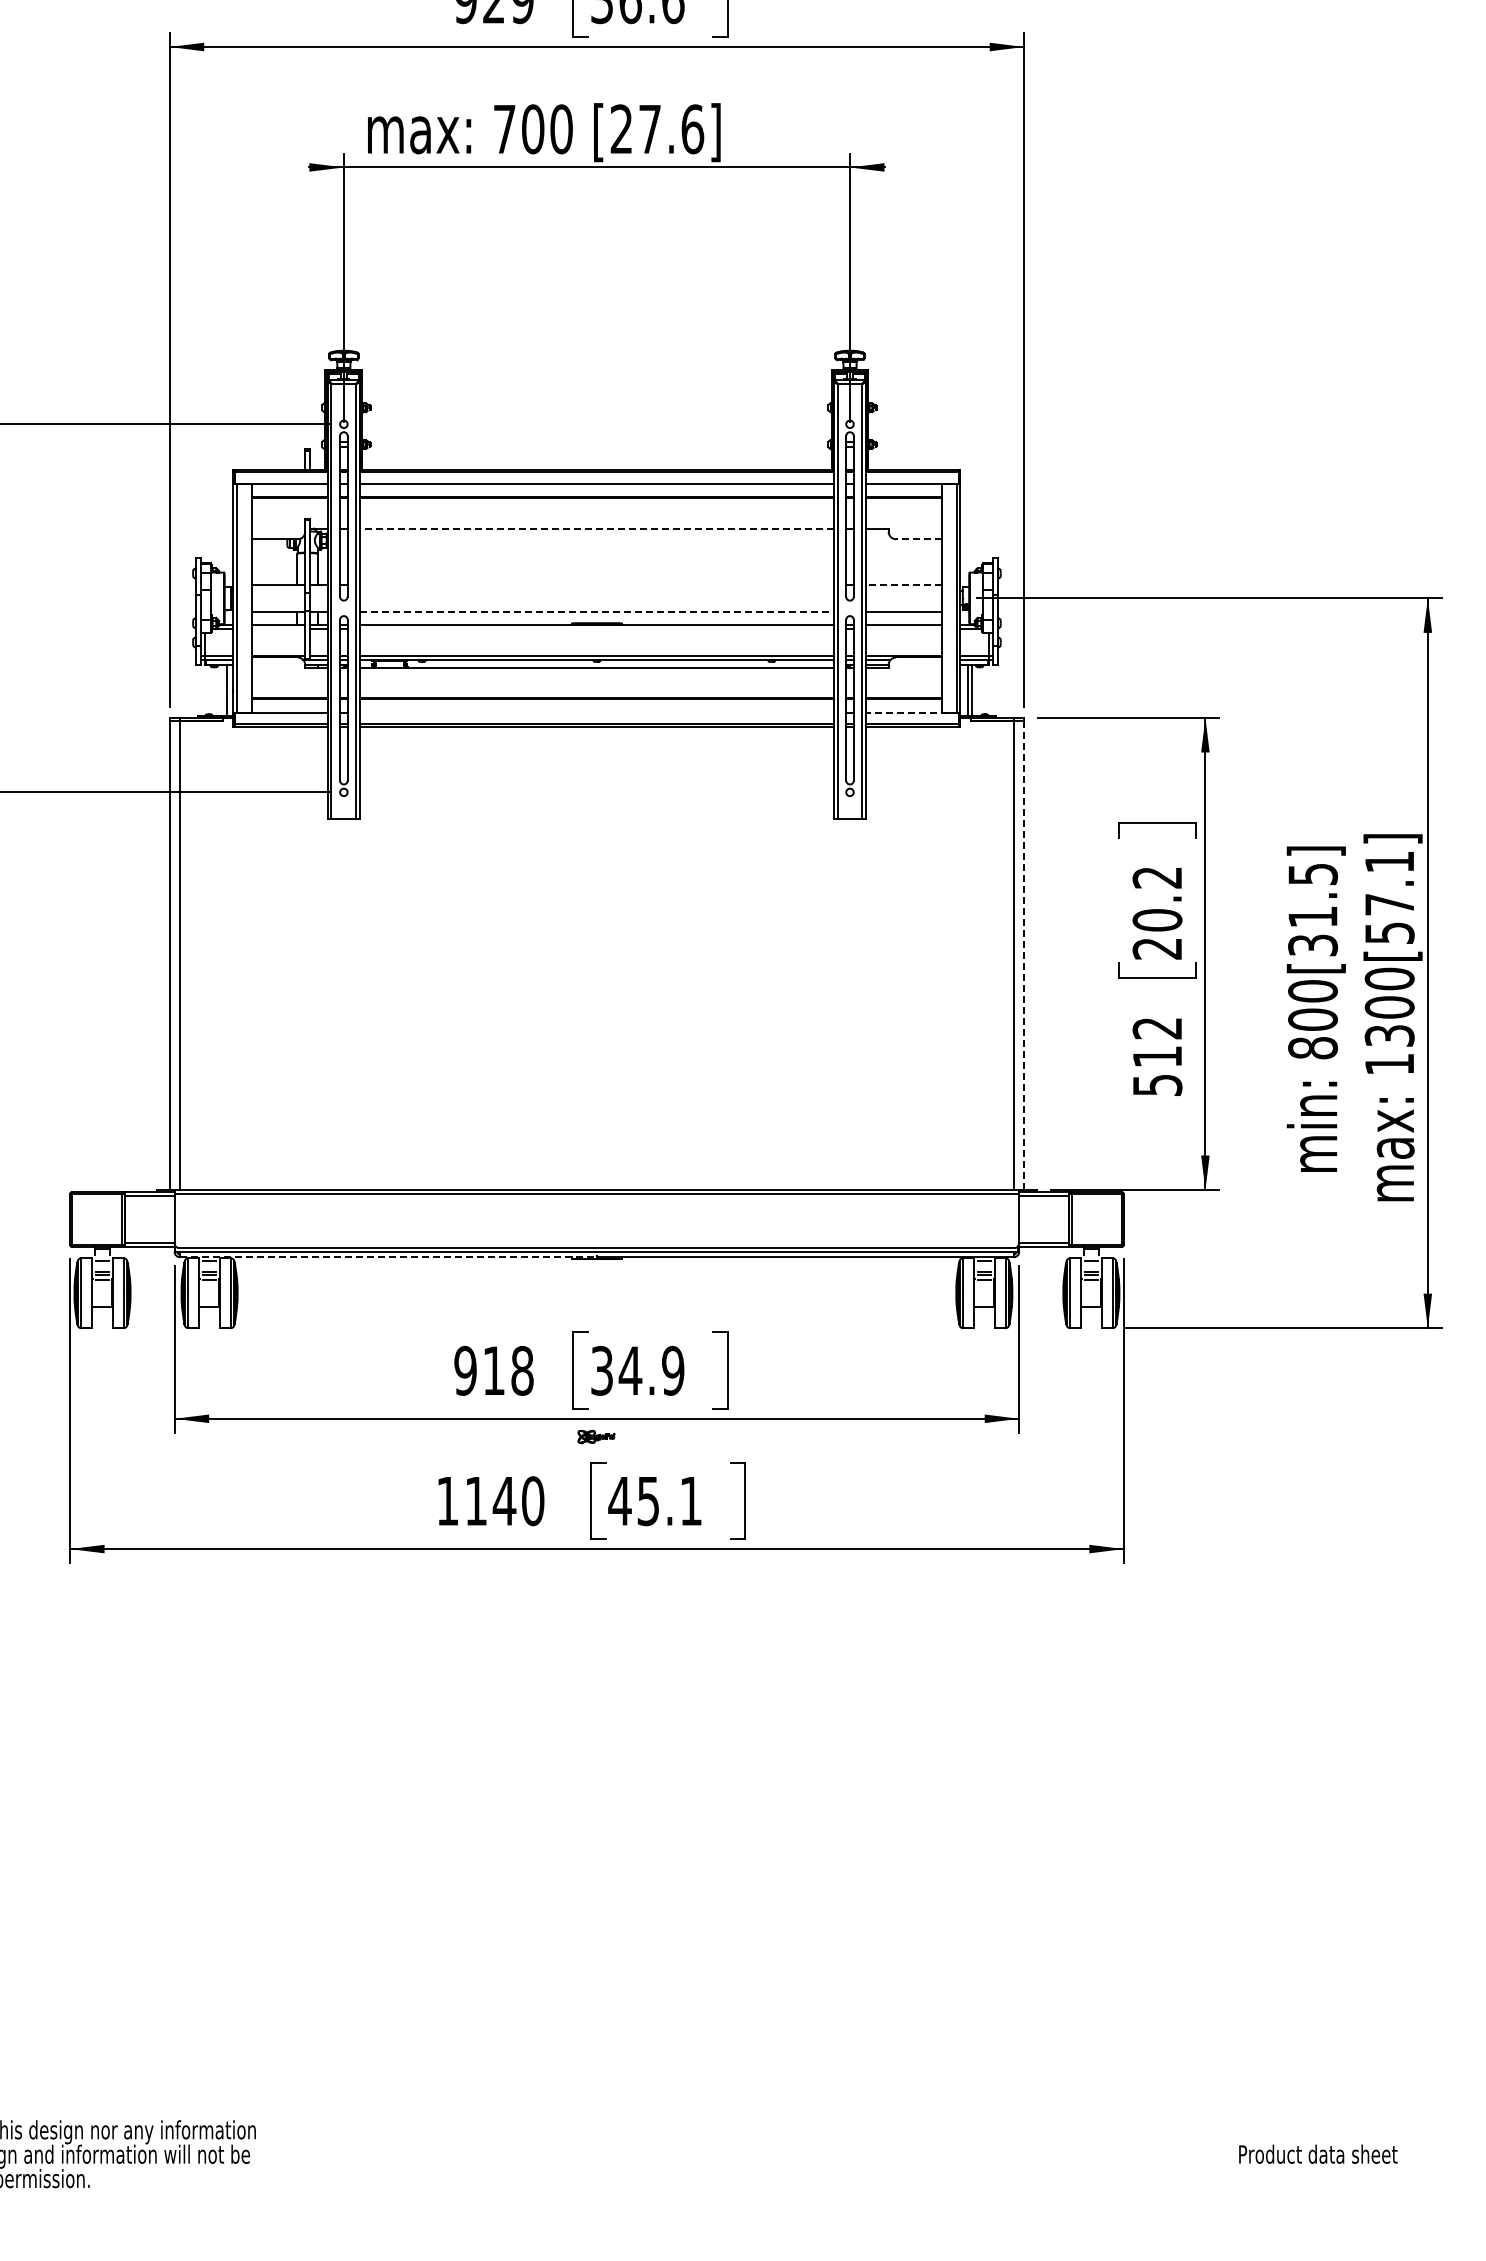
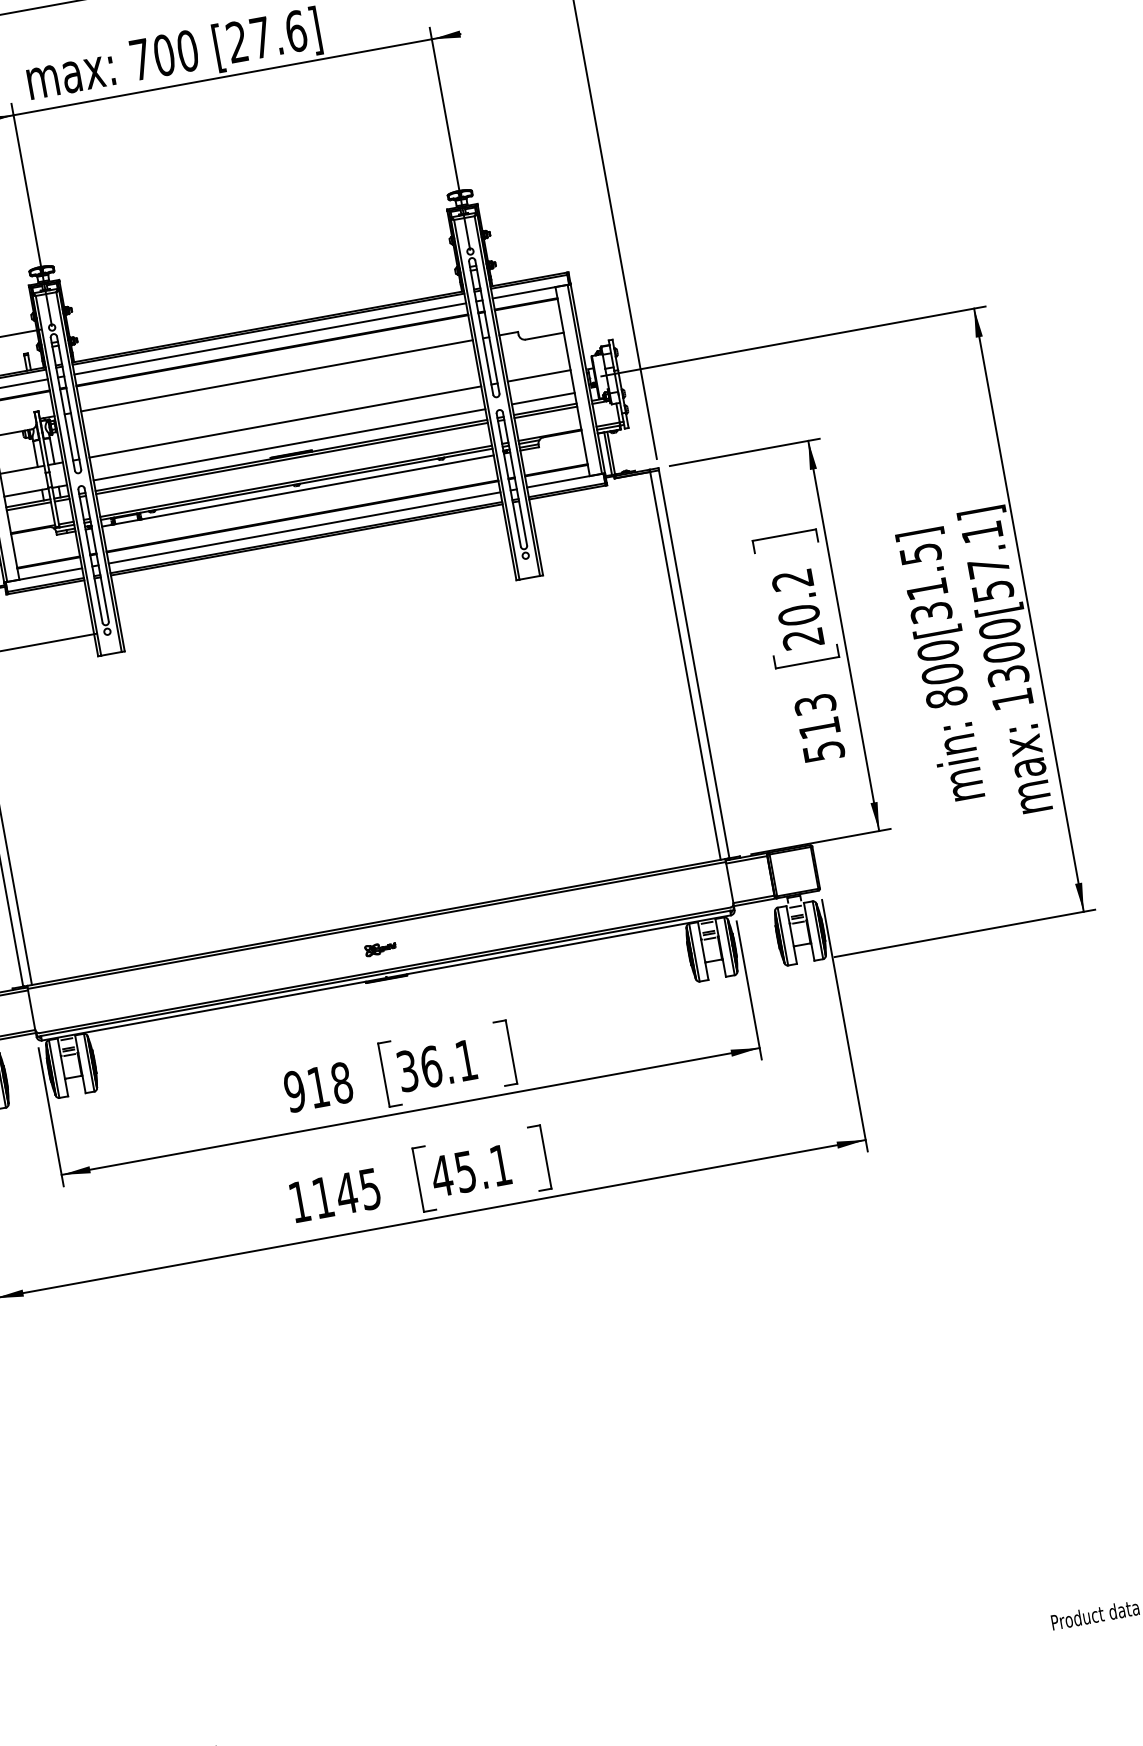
line: (596, 528) -> (276, 375), dashed -> solid
line: (918, 539) -> (544, 336), dashed -> solid
line: (596, 584) -> (285, 422), added
line: (904, 584) -> (539, 375), dashed -> solid
line: (596, 612) -> (289, 445), dashed -> solid
line: (278, 628) -> (28, 506), added
line: (596, 628) -> (291, 458), added
line: (904, 628) -> (546, 412), added
line: (596, 712) -> (304, 527), added
line: (911, 712) -> (564, 480), dashed -> solid
line: (1024, 955) -> (694, 664), dashed -> solid
text: (1157, 1028) -> (815, 704), 512 -> 513
line: (389, 1257) -> (215, 1009), dashed -> solid
text: (651, 1370) -> (448, 1063), 34.9 -> 36.1
part: (596, 1436) -> (380, 948), moved
text: (533, 1501) -> (370, 1189), 1140 -> 1145

